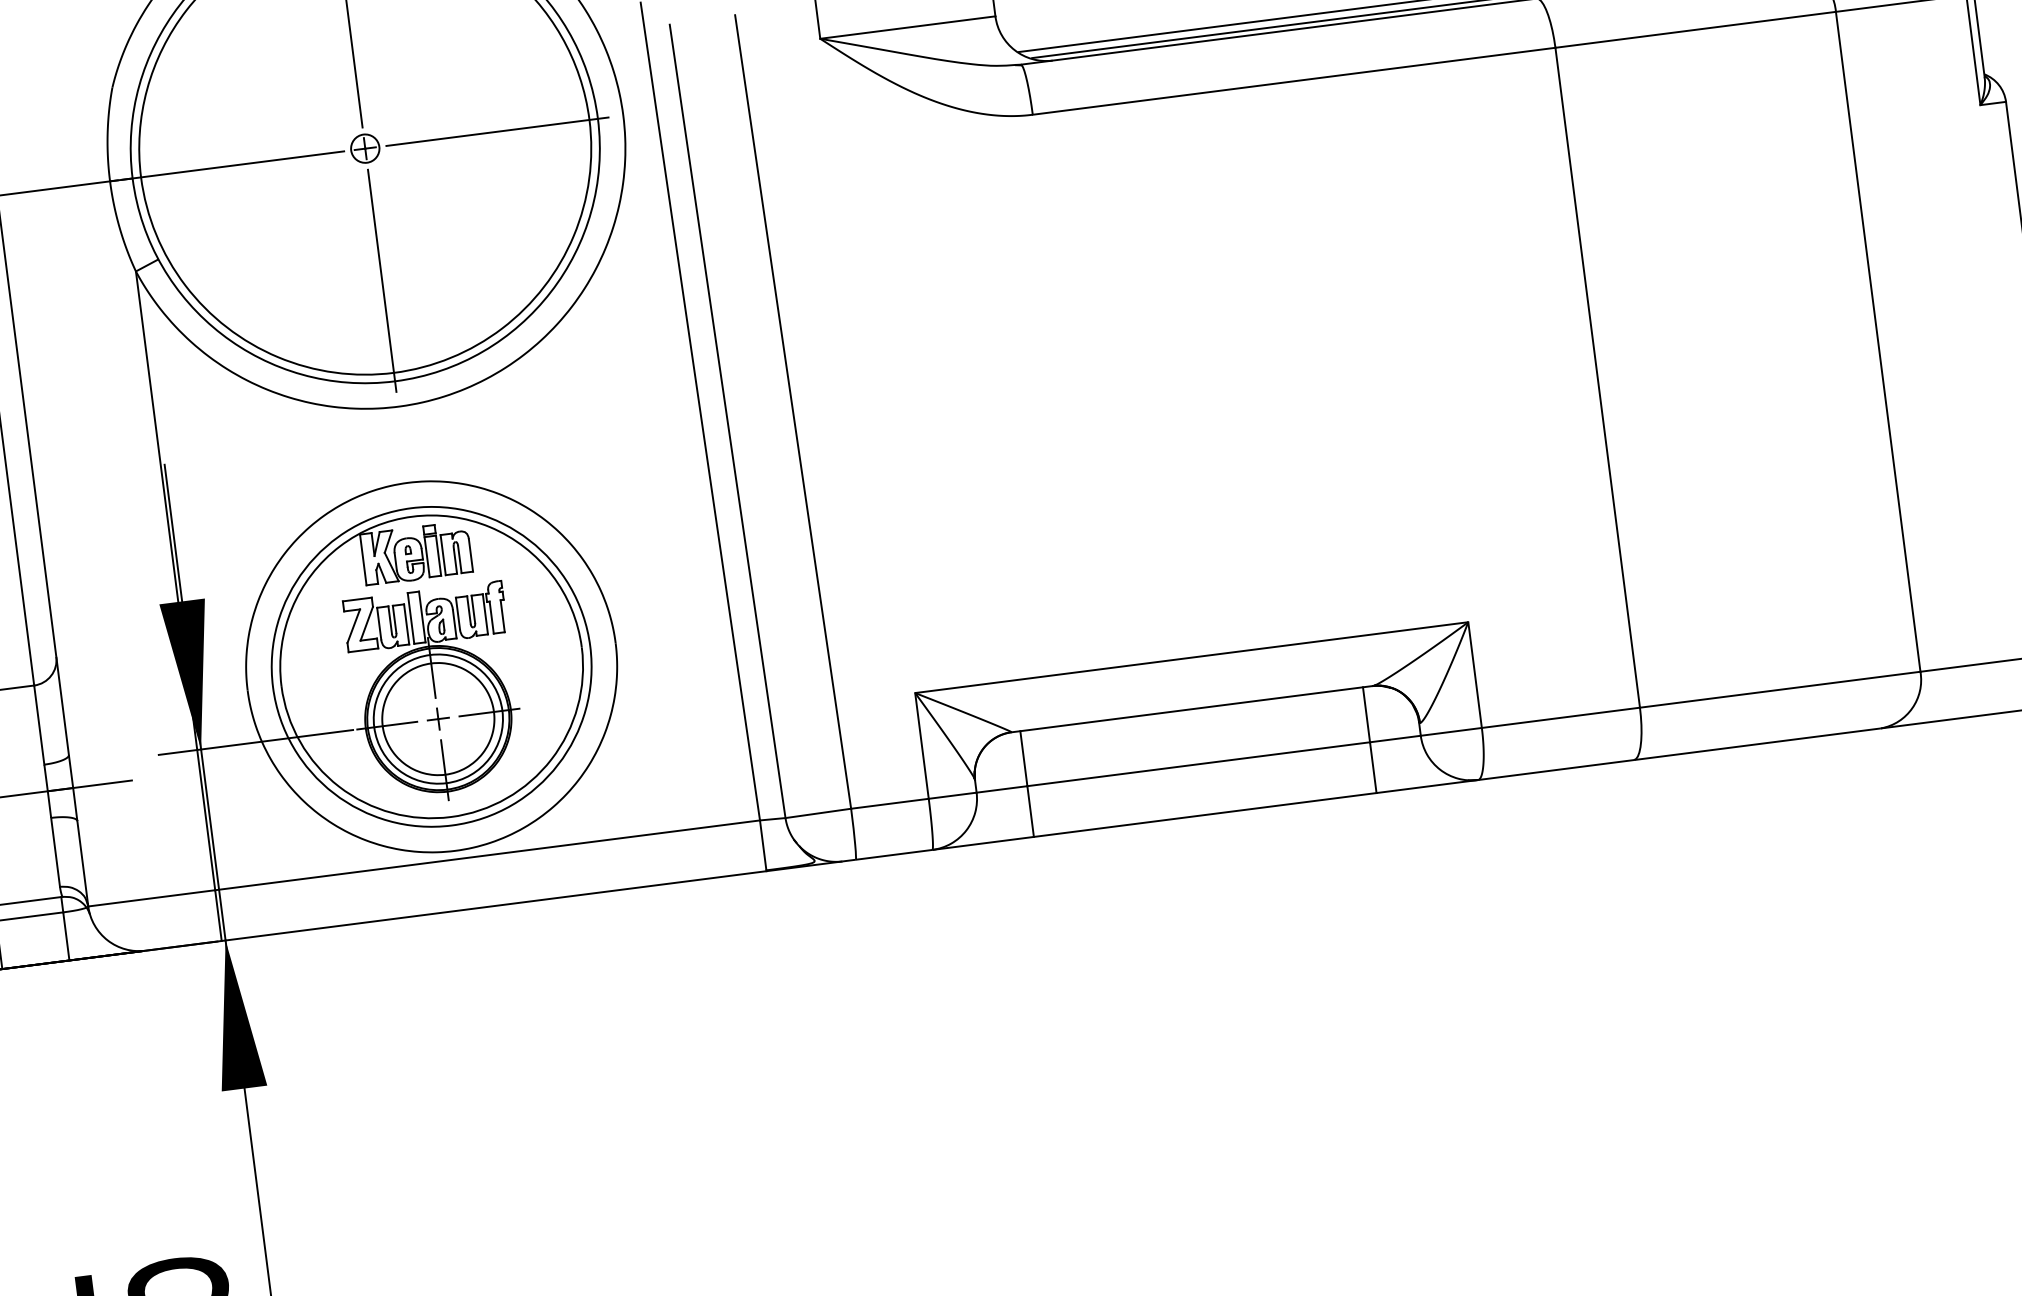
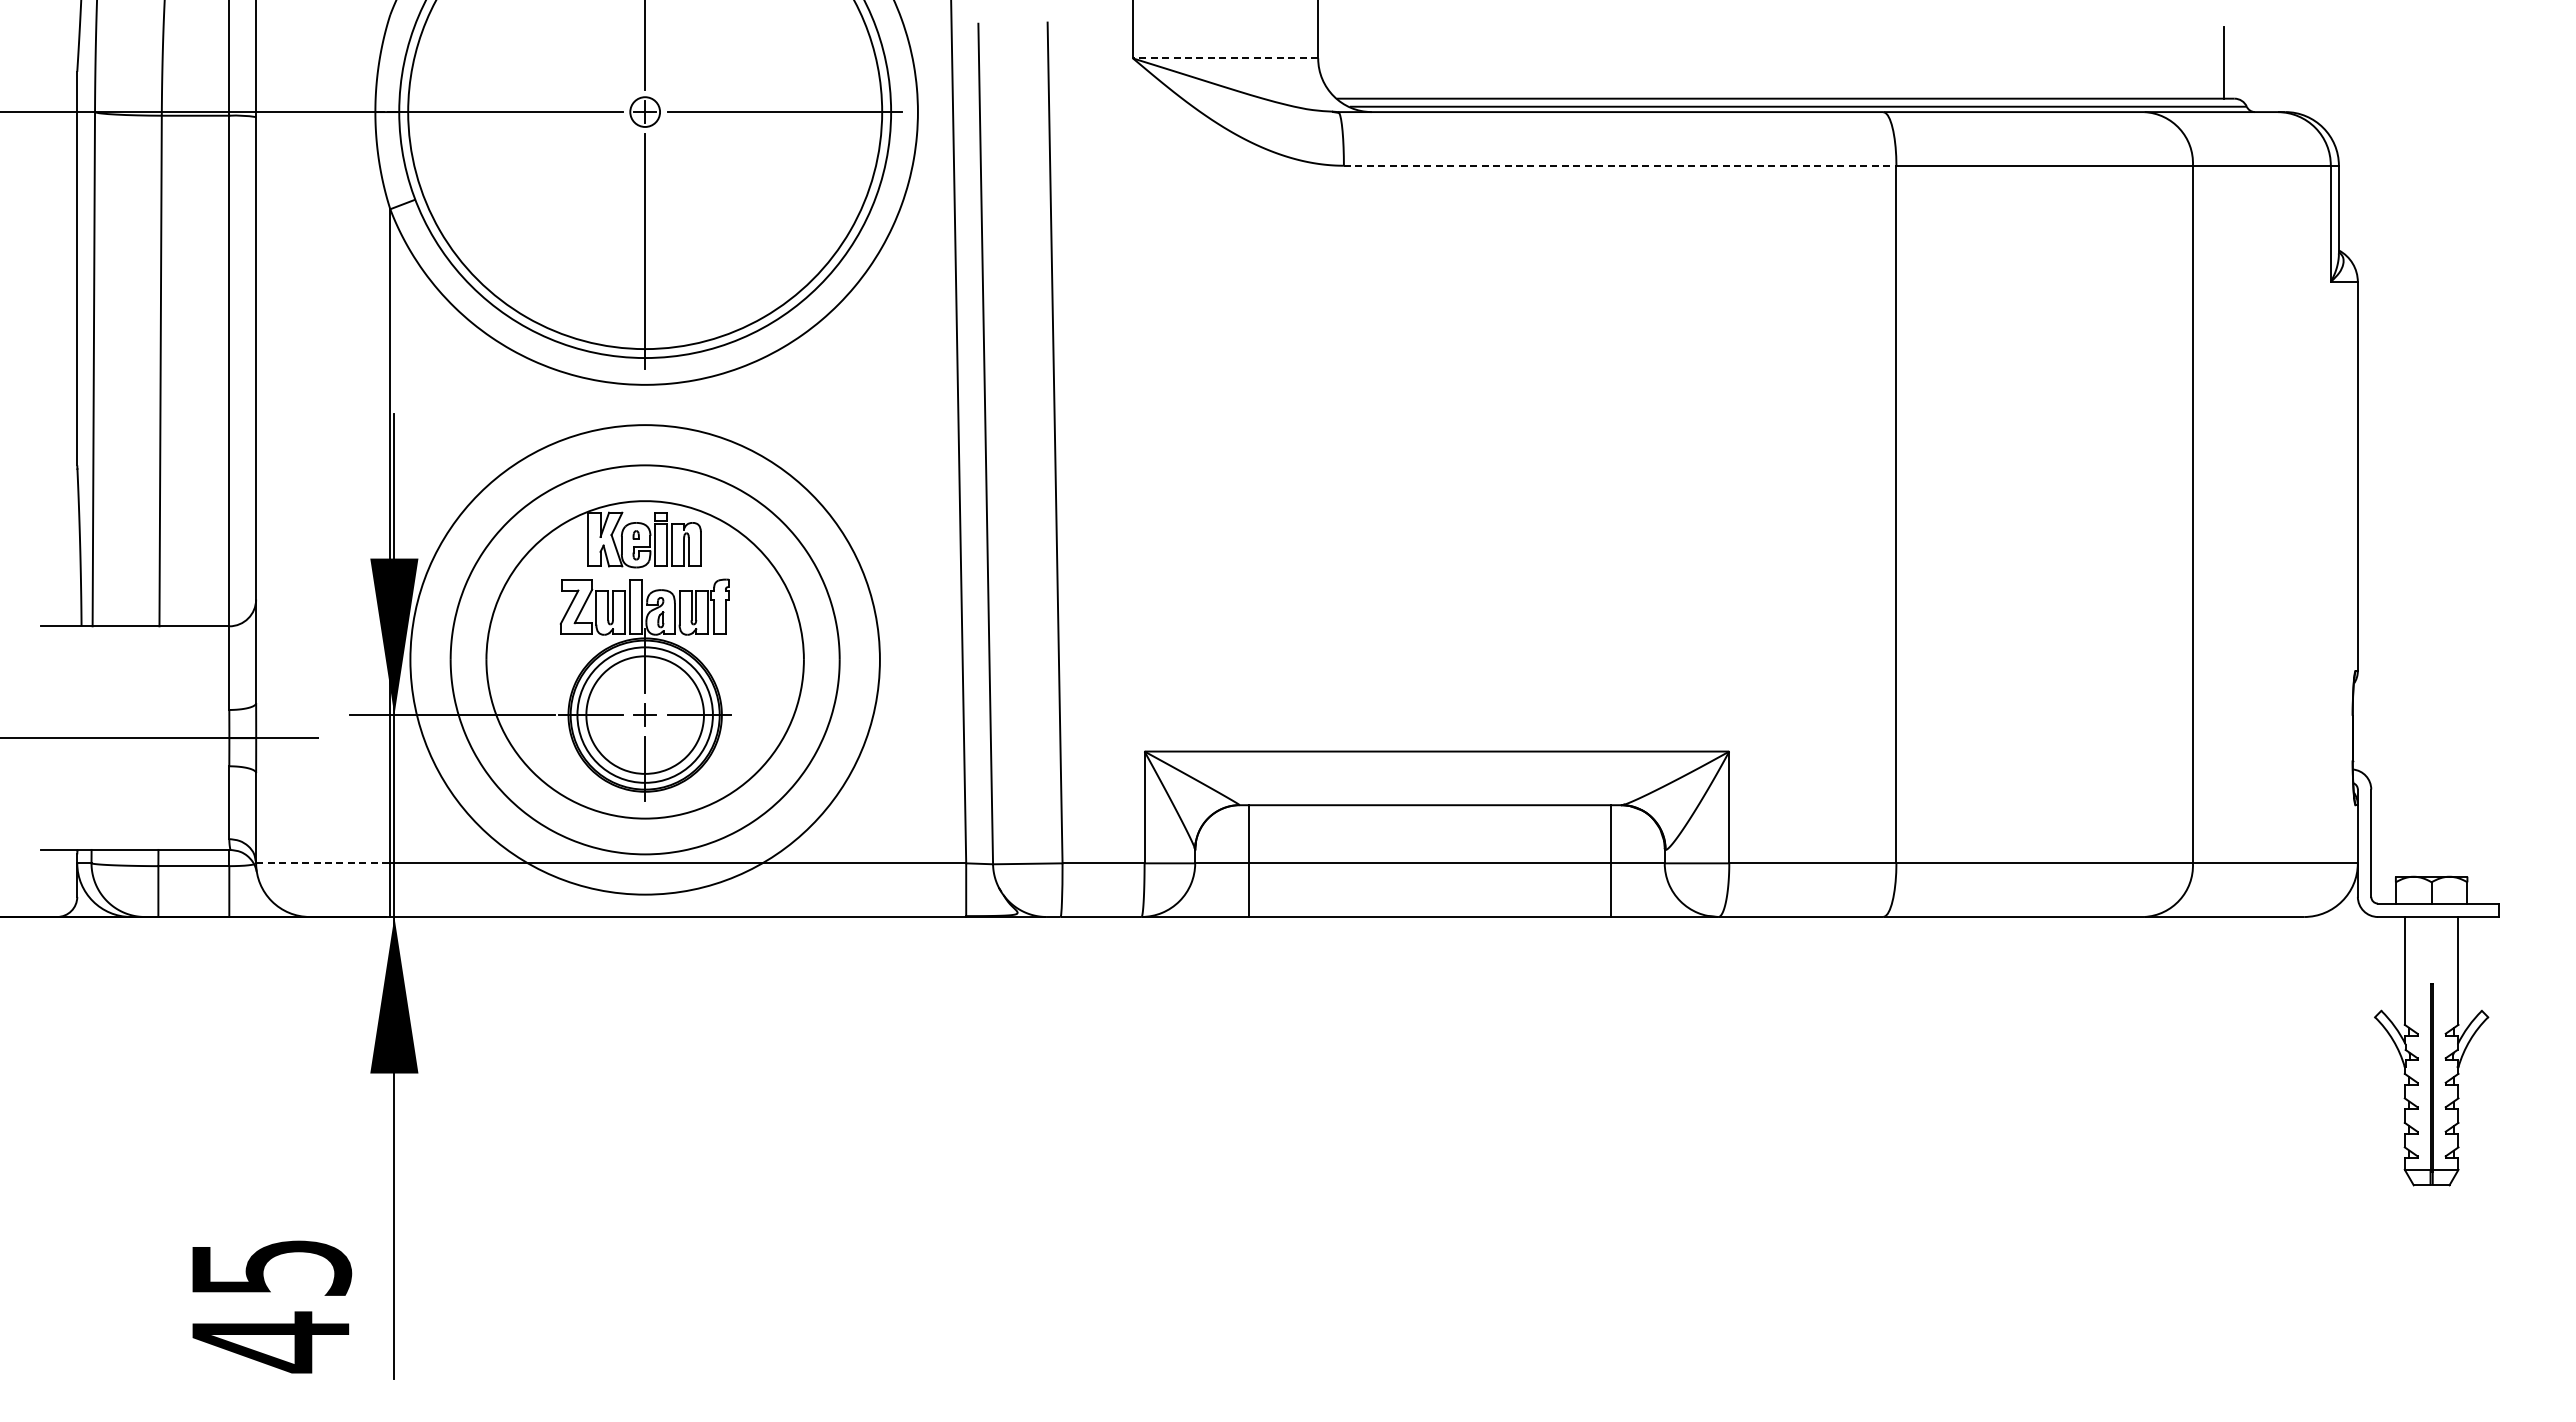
line: (907, 27) -> (1225, 58), solid -> dashed
line: (1294, 81) -> (1620, 165), solid -> dashed
circle: (430, 666) -> (644, 659), size x1.4
line: (152, 898) -> (323, 863), solid -> dashed

